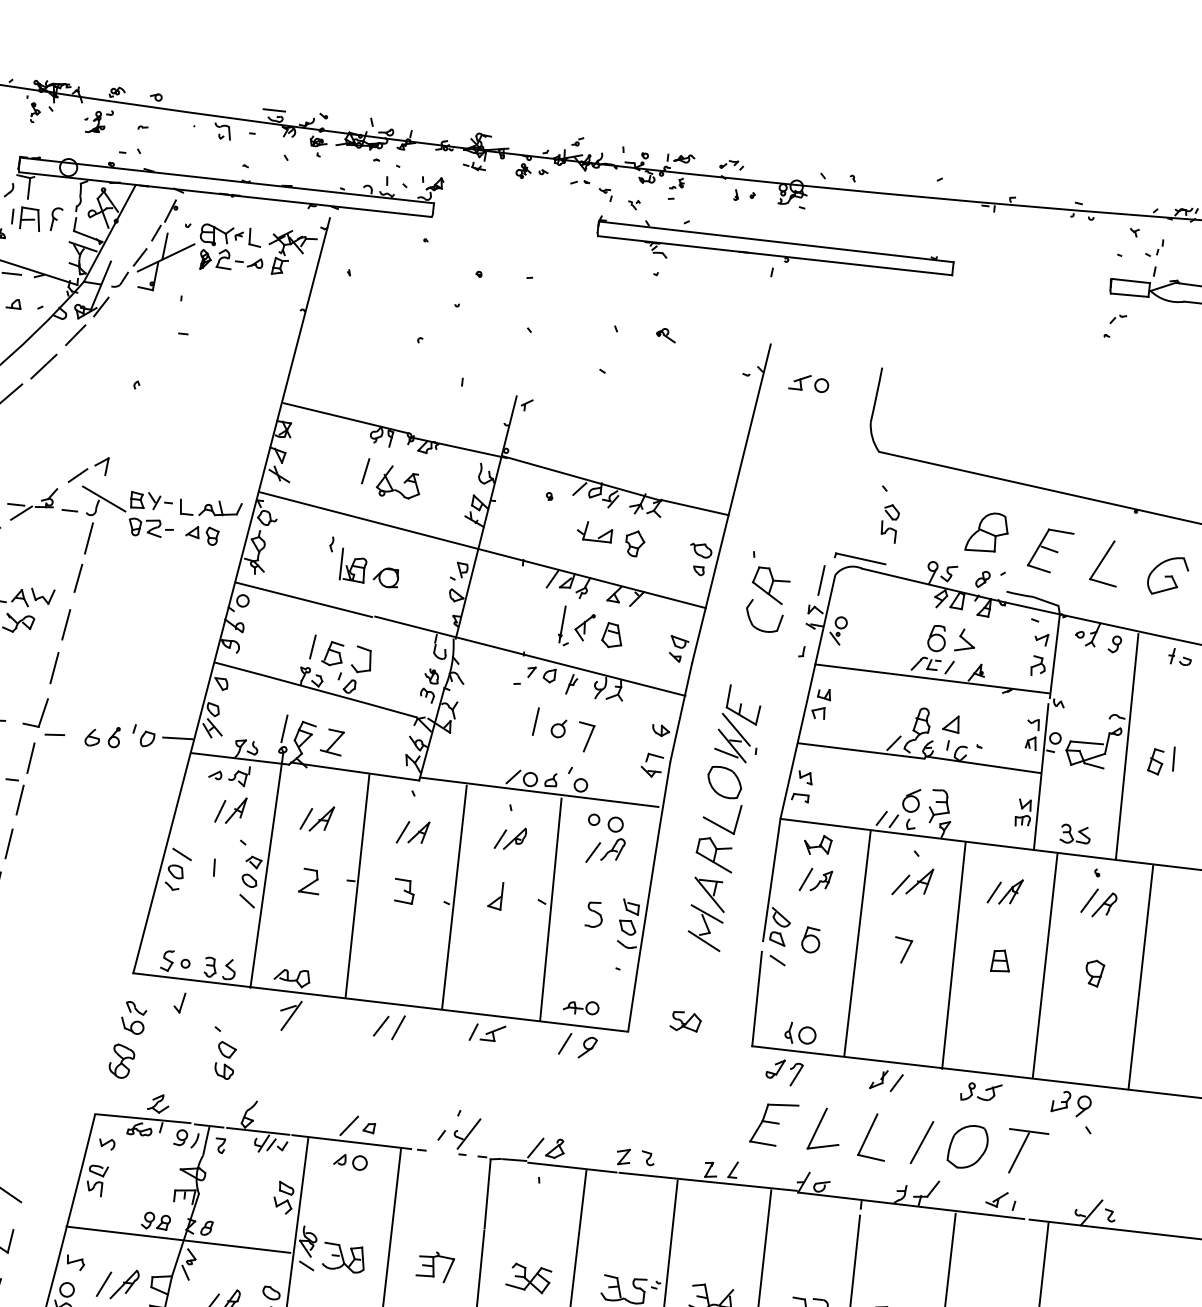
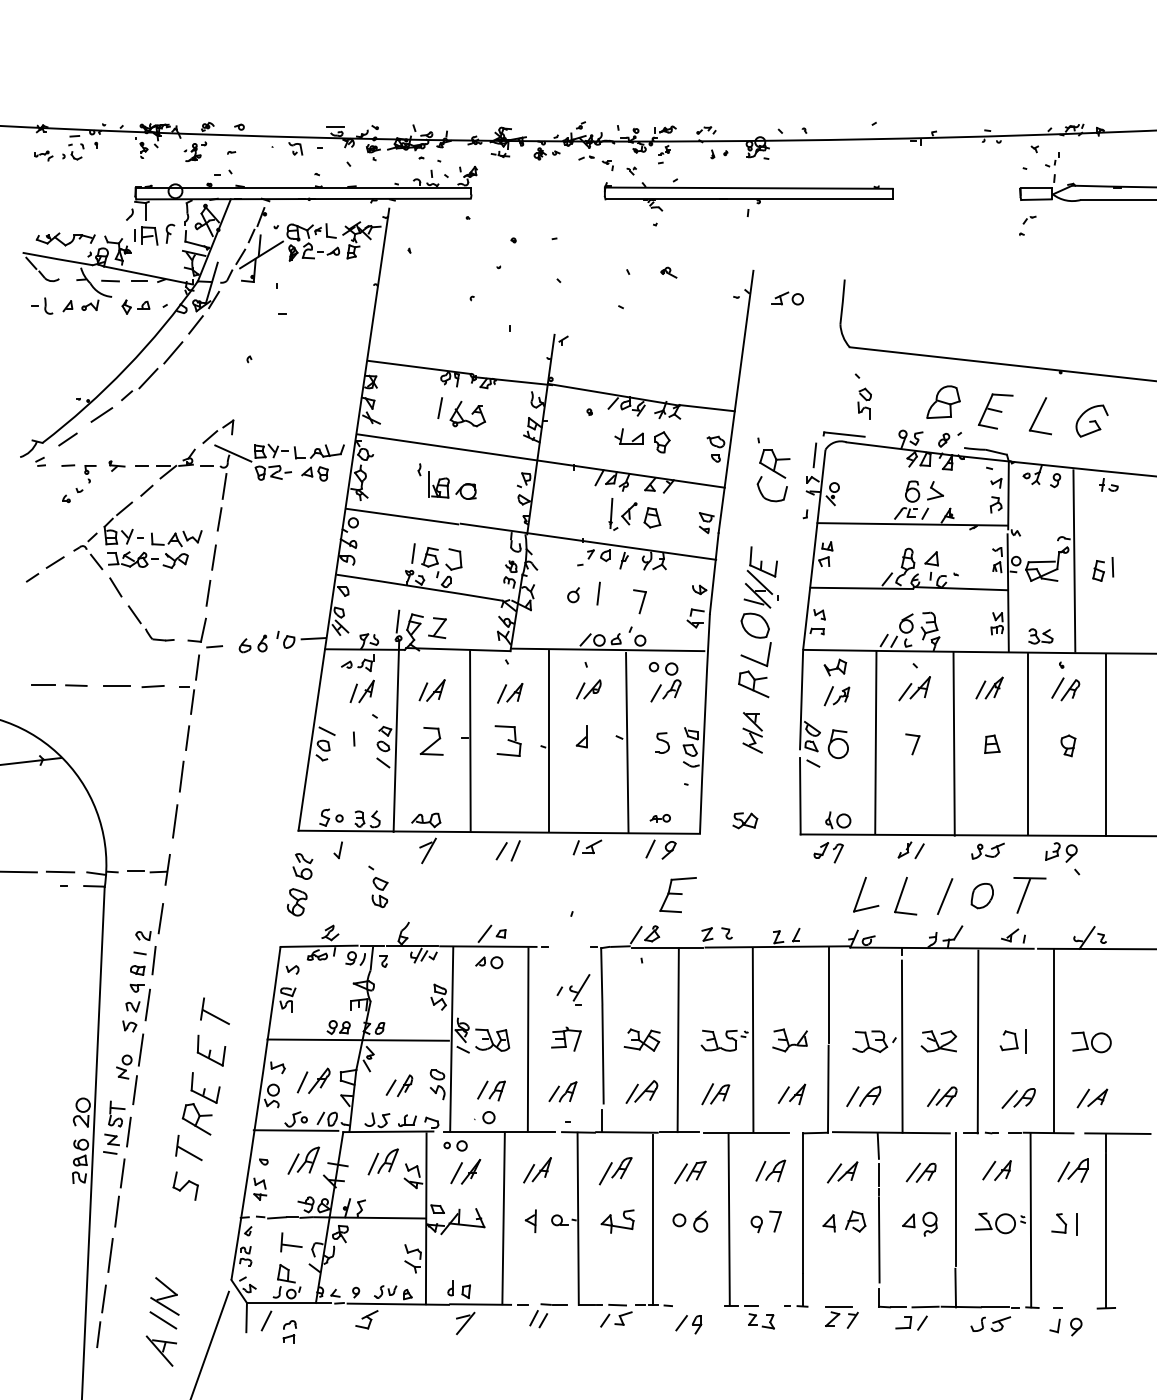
part: (558, 728) -> (573, 595), moved
part: (309, 881) -> (431, 741), size x1.4
part: (404, 891) -> (508, 741), size x1.6
part: (706, 913) -> (752, 732), size x0.7
part: (811, 940) -> (838, 744), size x1.4
part: (581, 1007) -> (660, 818), size x0.7
part: (773, 1123) -> (677, 894), moved
part: (458, 1135) -> (573, 989), moved
part: (968, 1146) -> (982, 895), size x0.7

